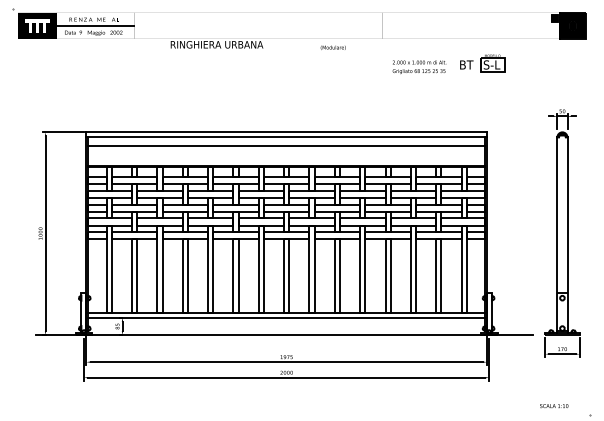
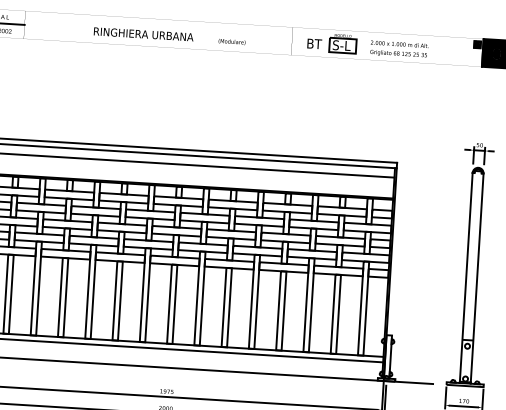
text: (216, 44) -> (143, 34), moved
text: (332, 47) -> (231, 41), moved
part: (482, 63) -> (331, 43), moved
text: (419, 66) -> (399, 48), moved

